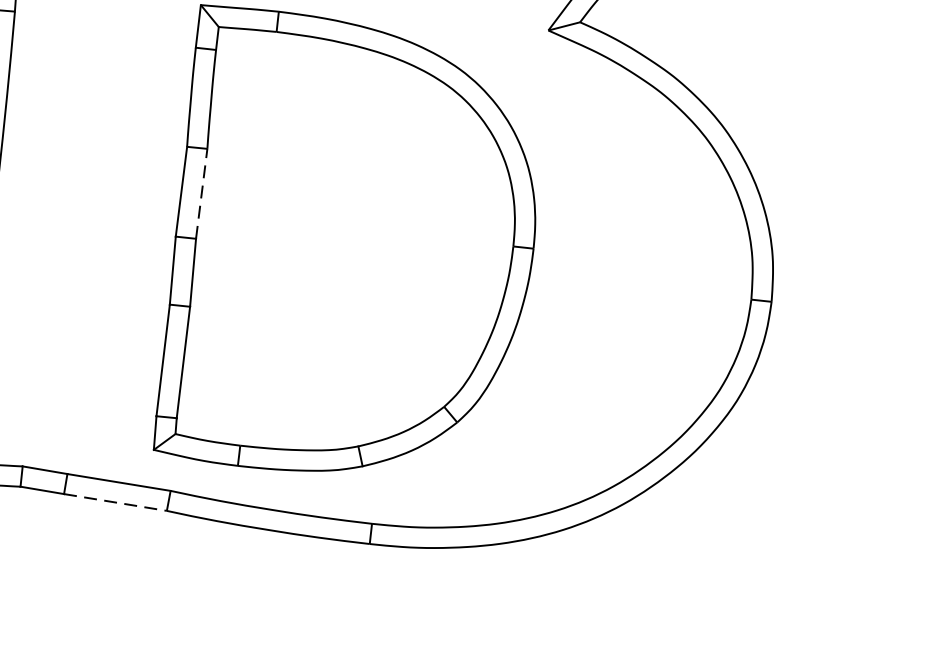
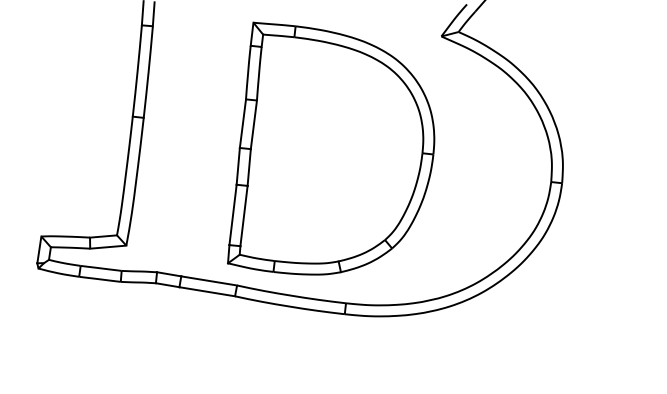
line: (200, 193) -> (253, 124), dashed -> solid
line: (115, 501) -> (207, 291), dashed -> solid

